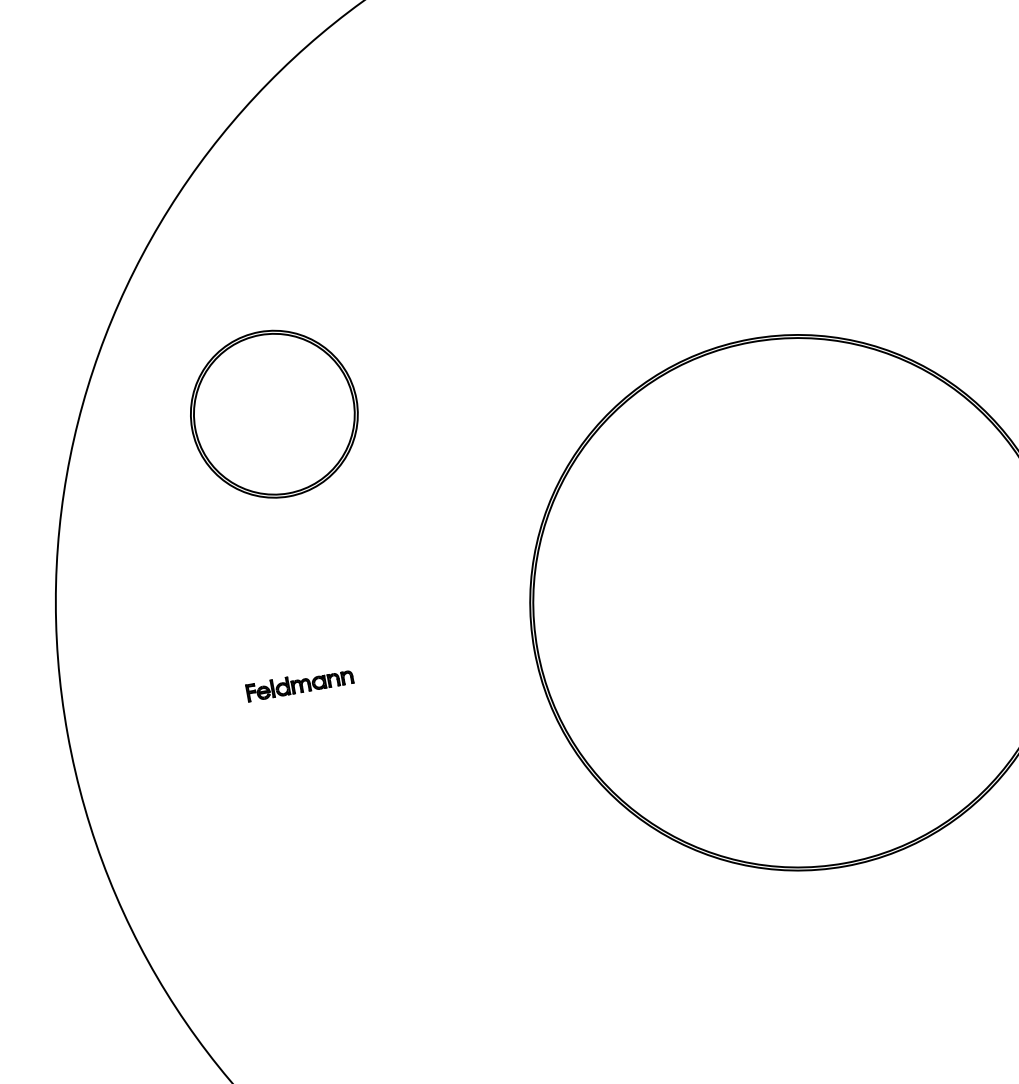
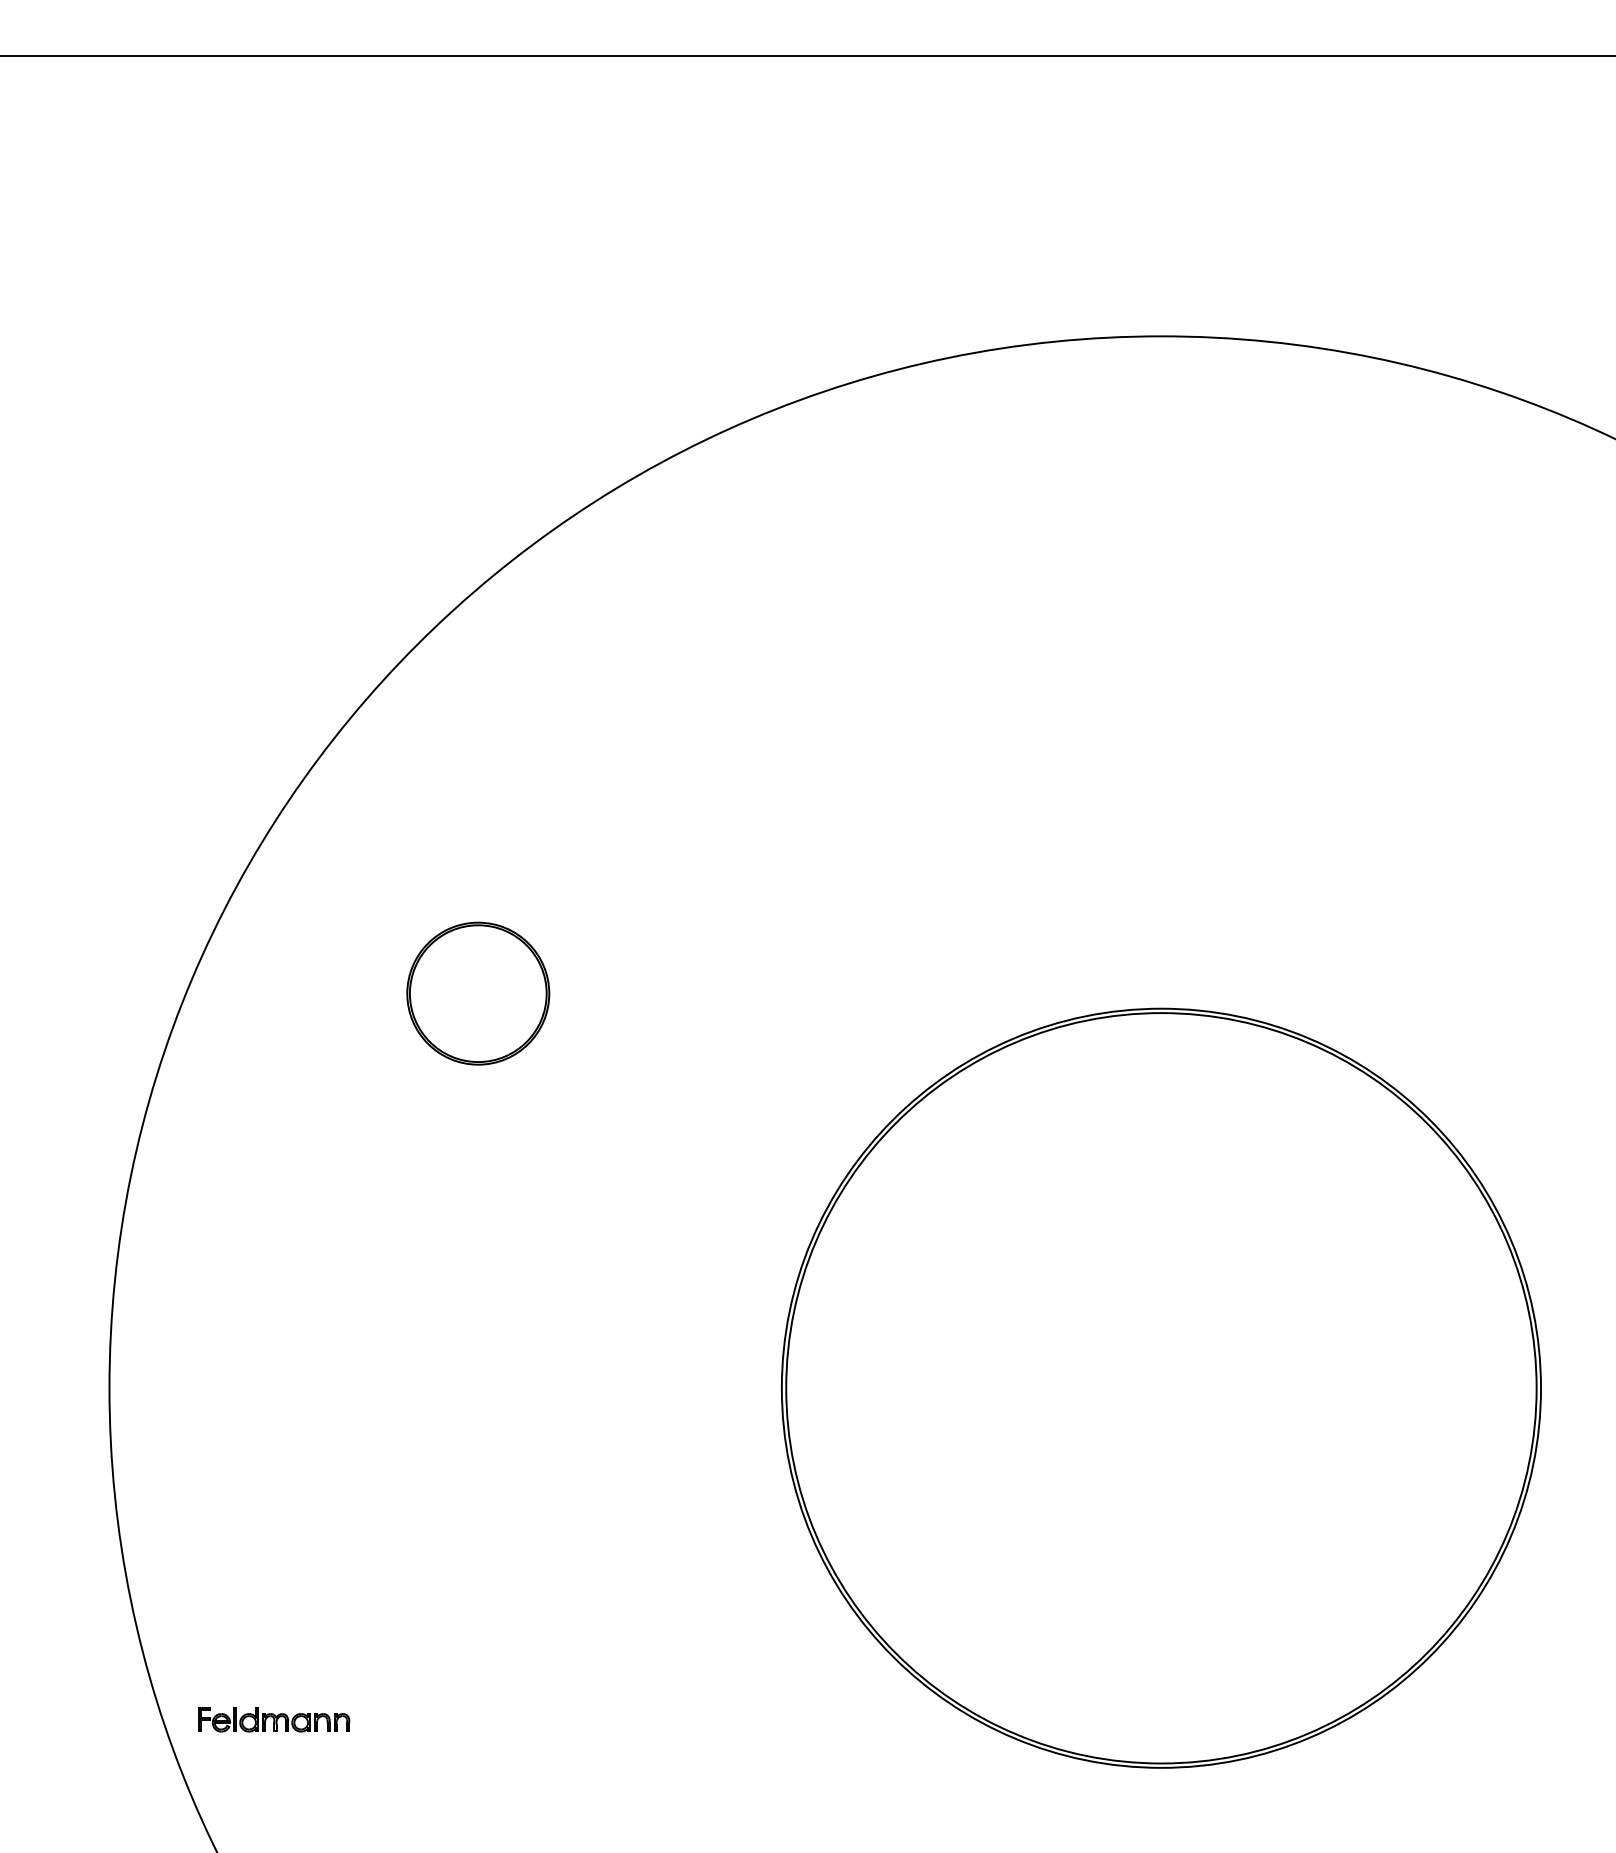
part: (274, 413) -> (478, 993), size x0.6
part: (300, 683) -> (274, 1719), moved

